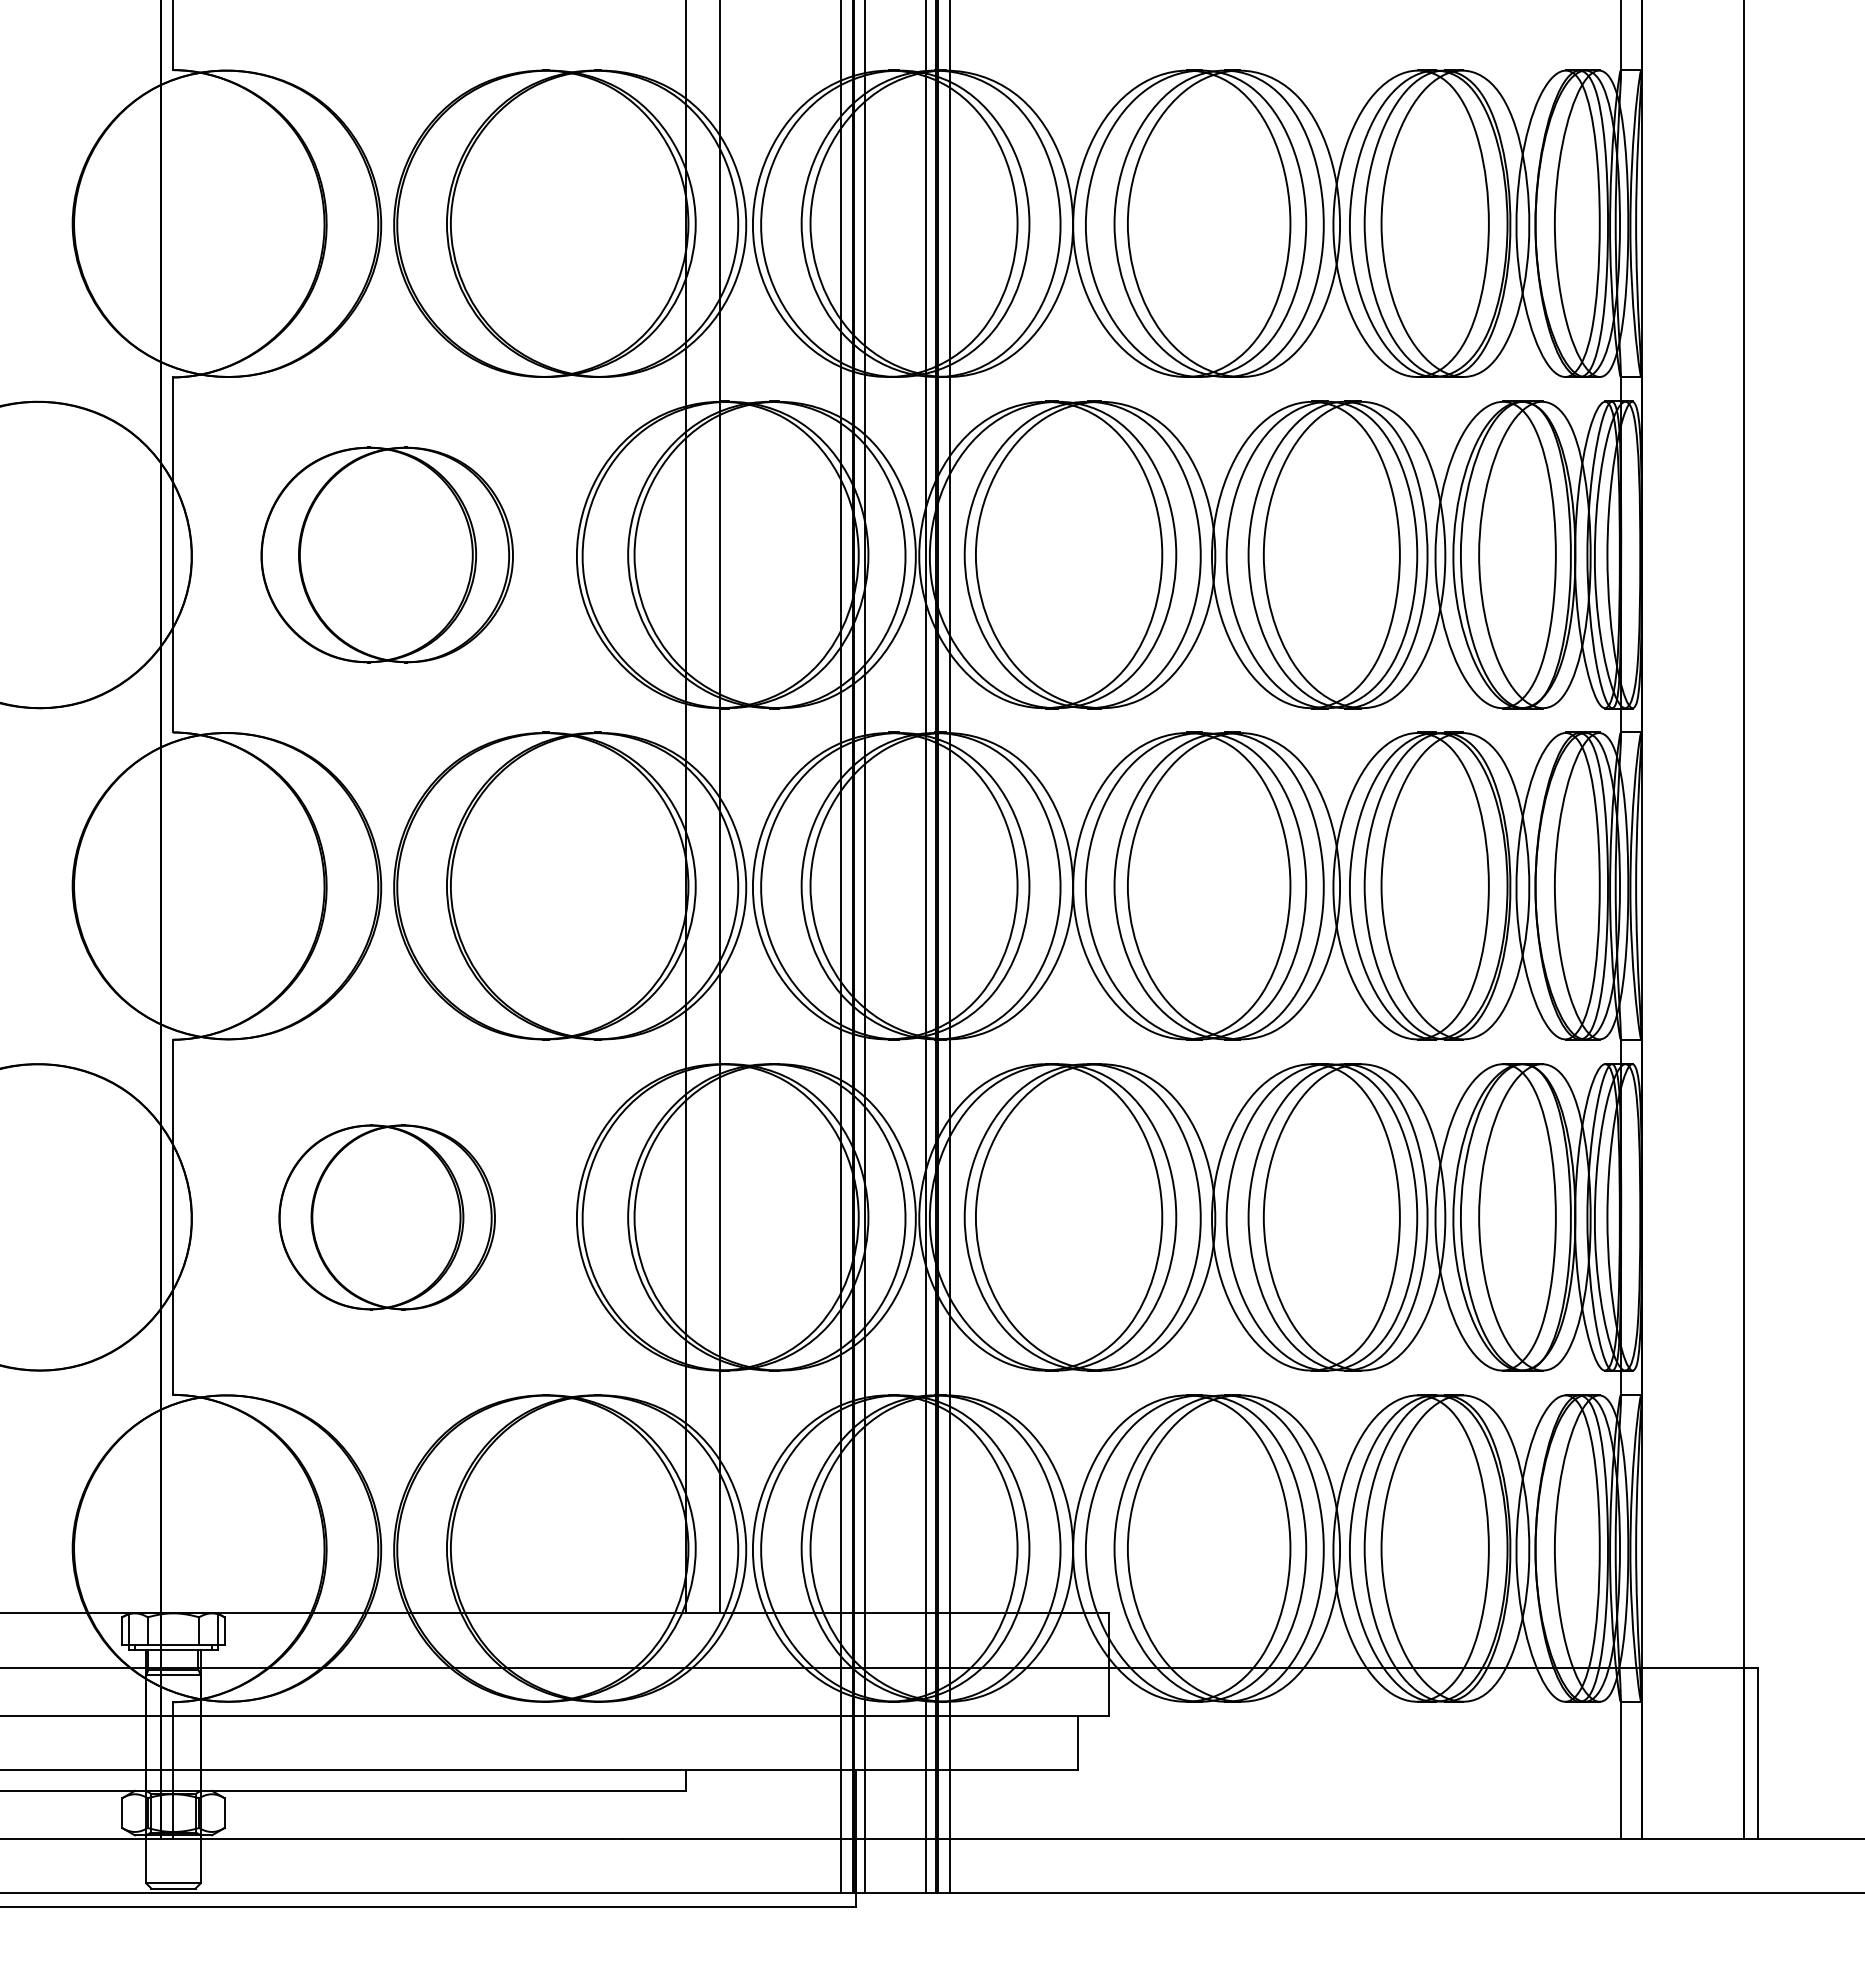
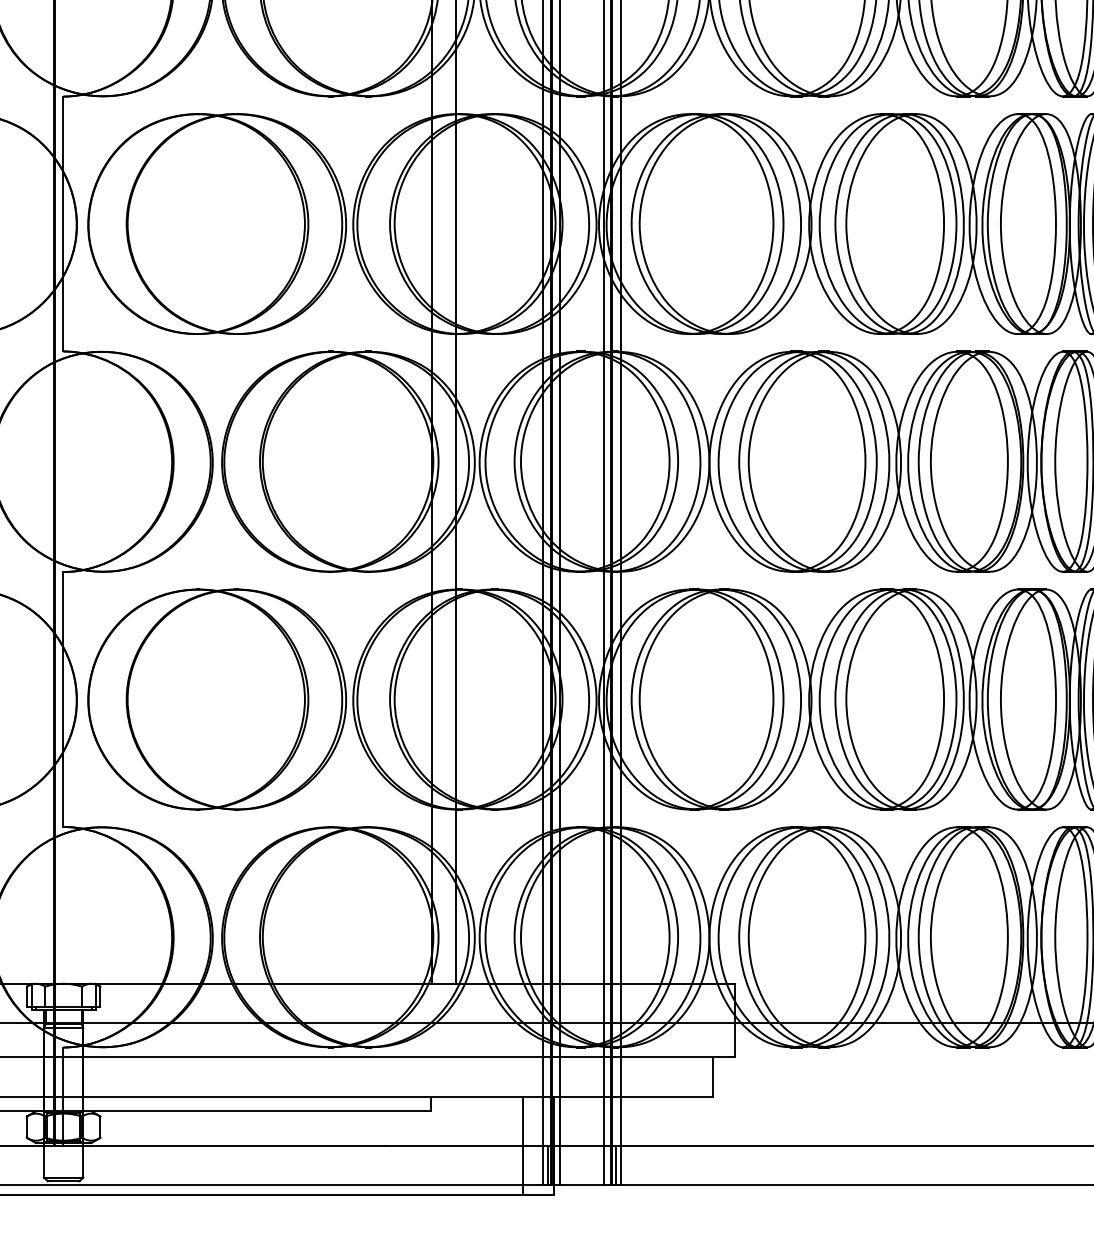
part: (386, 554) -> (216, 223), size x1.43
part: (386, 1217) -> (216, 699), size x1.67
line: (814, 1838) -> (523, 1145), added
line: (847, 1865) -> (547, 1164), added
line: (943, 1865) -> (616, 1164), added

